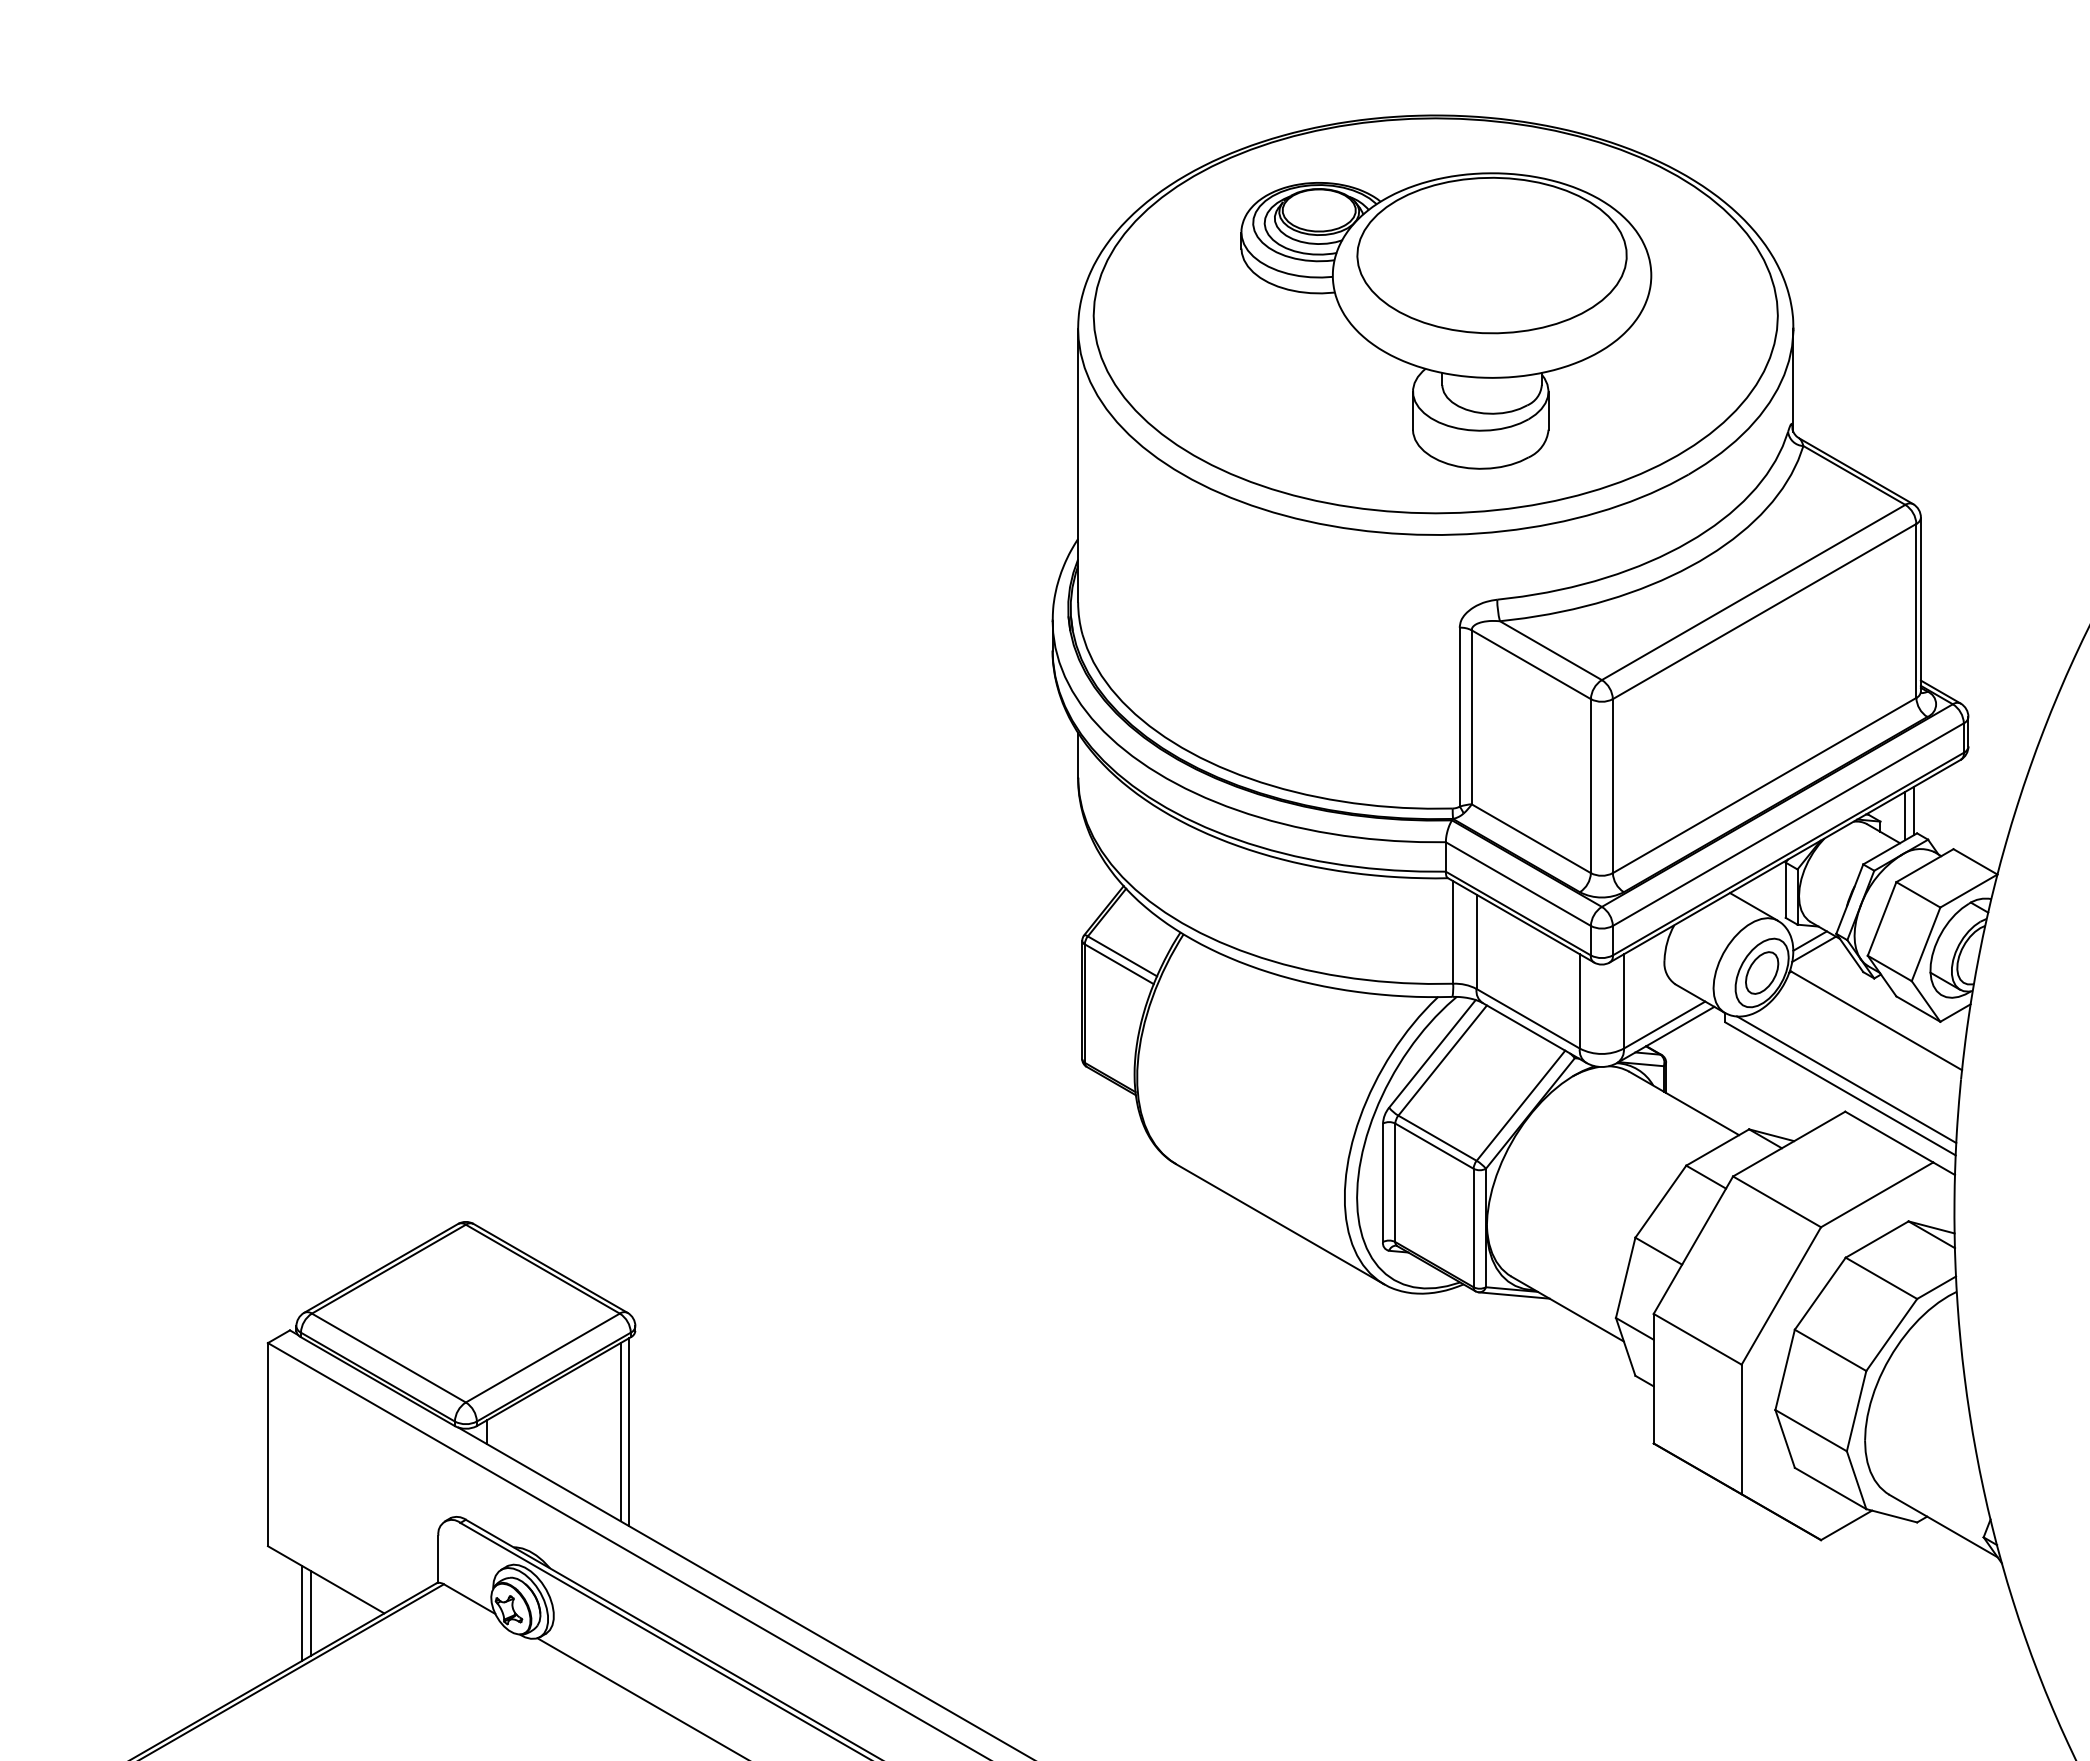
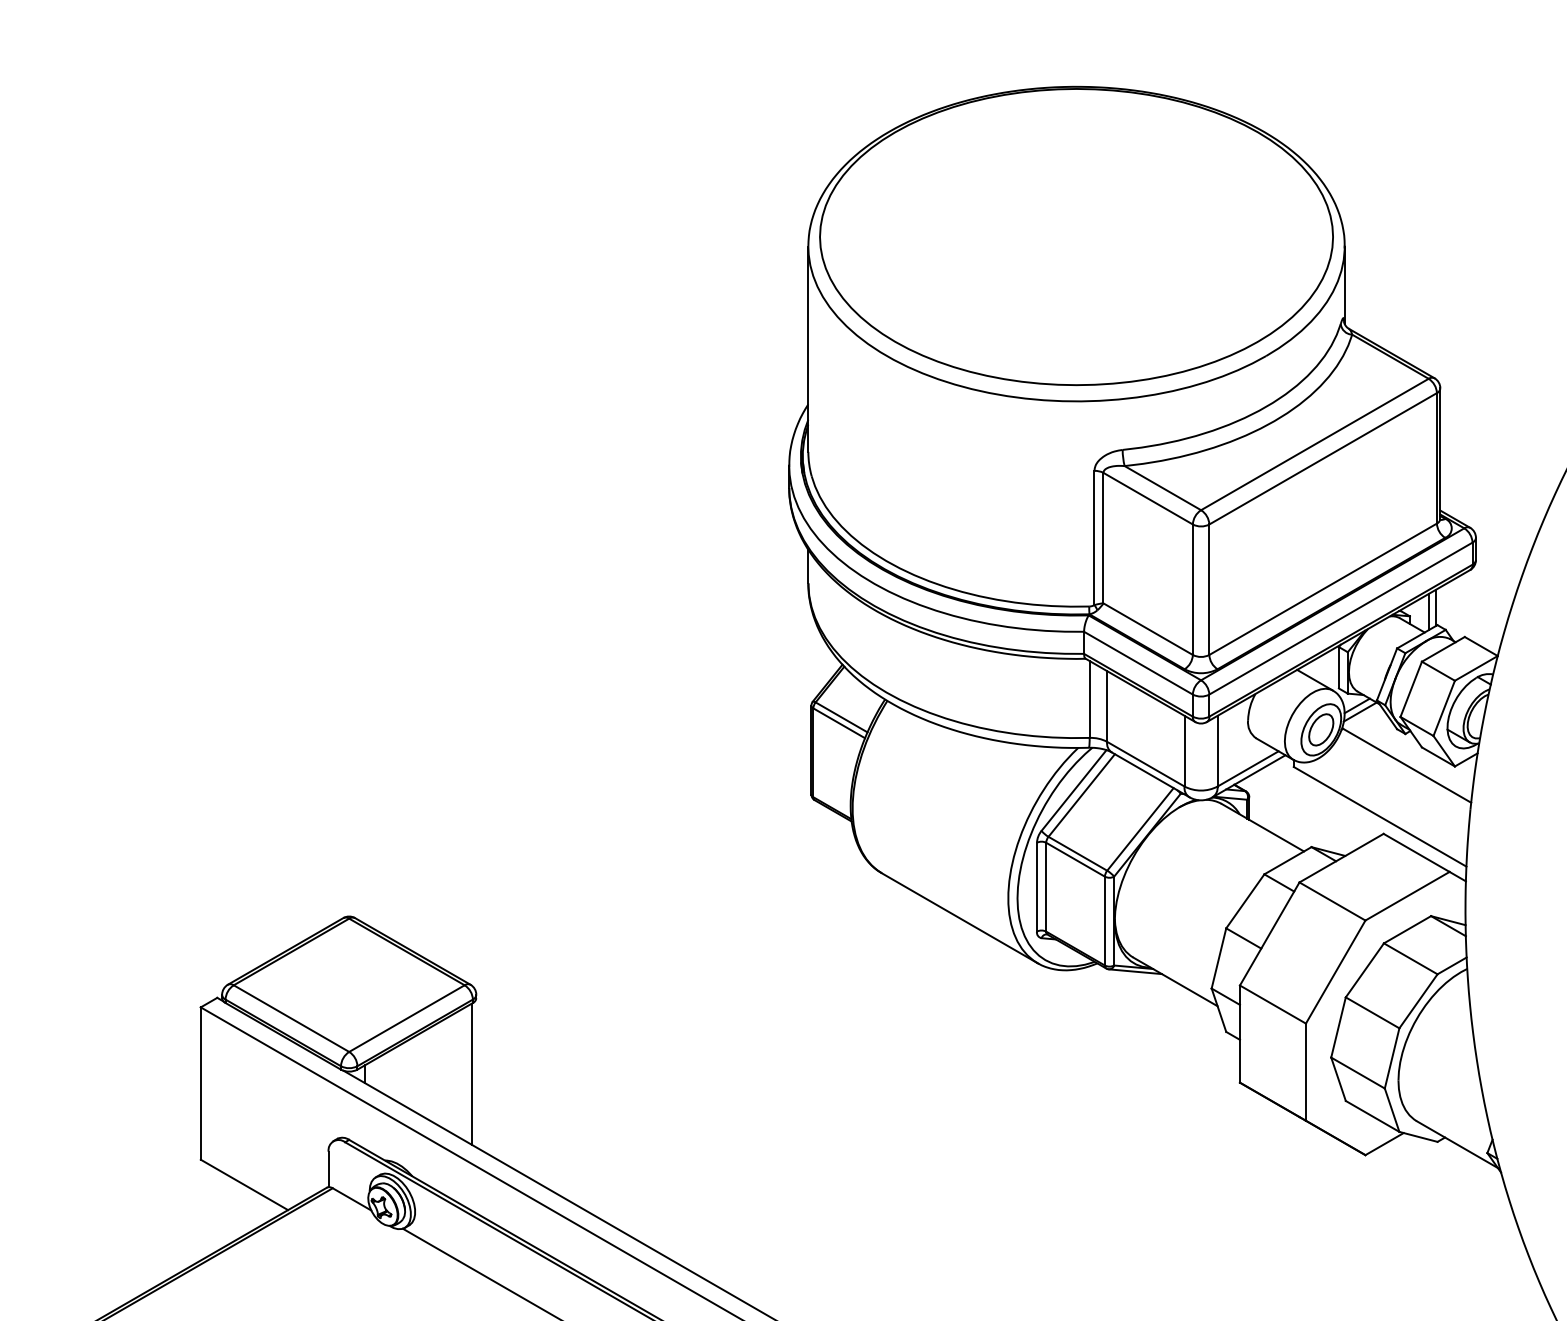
part: (1446, 320) -> (1084, 240), removed
line: (1846, 1079) -> (1384, 809), removed
line: (620, 1432) -> (465, 1074), removed
line: (302, 1613) -> (226, 1210), removed
line: (311, 1613) -> (233, 1210), removed

